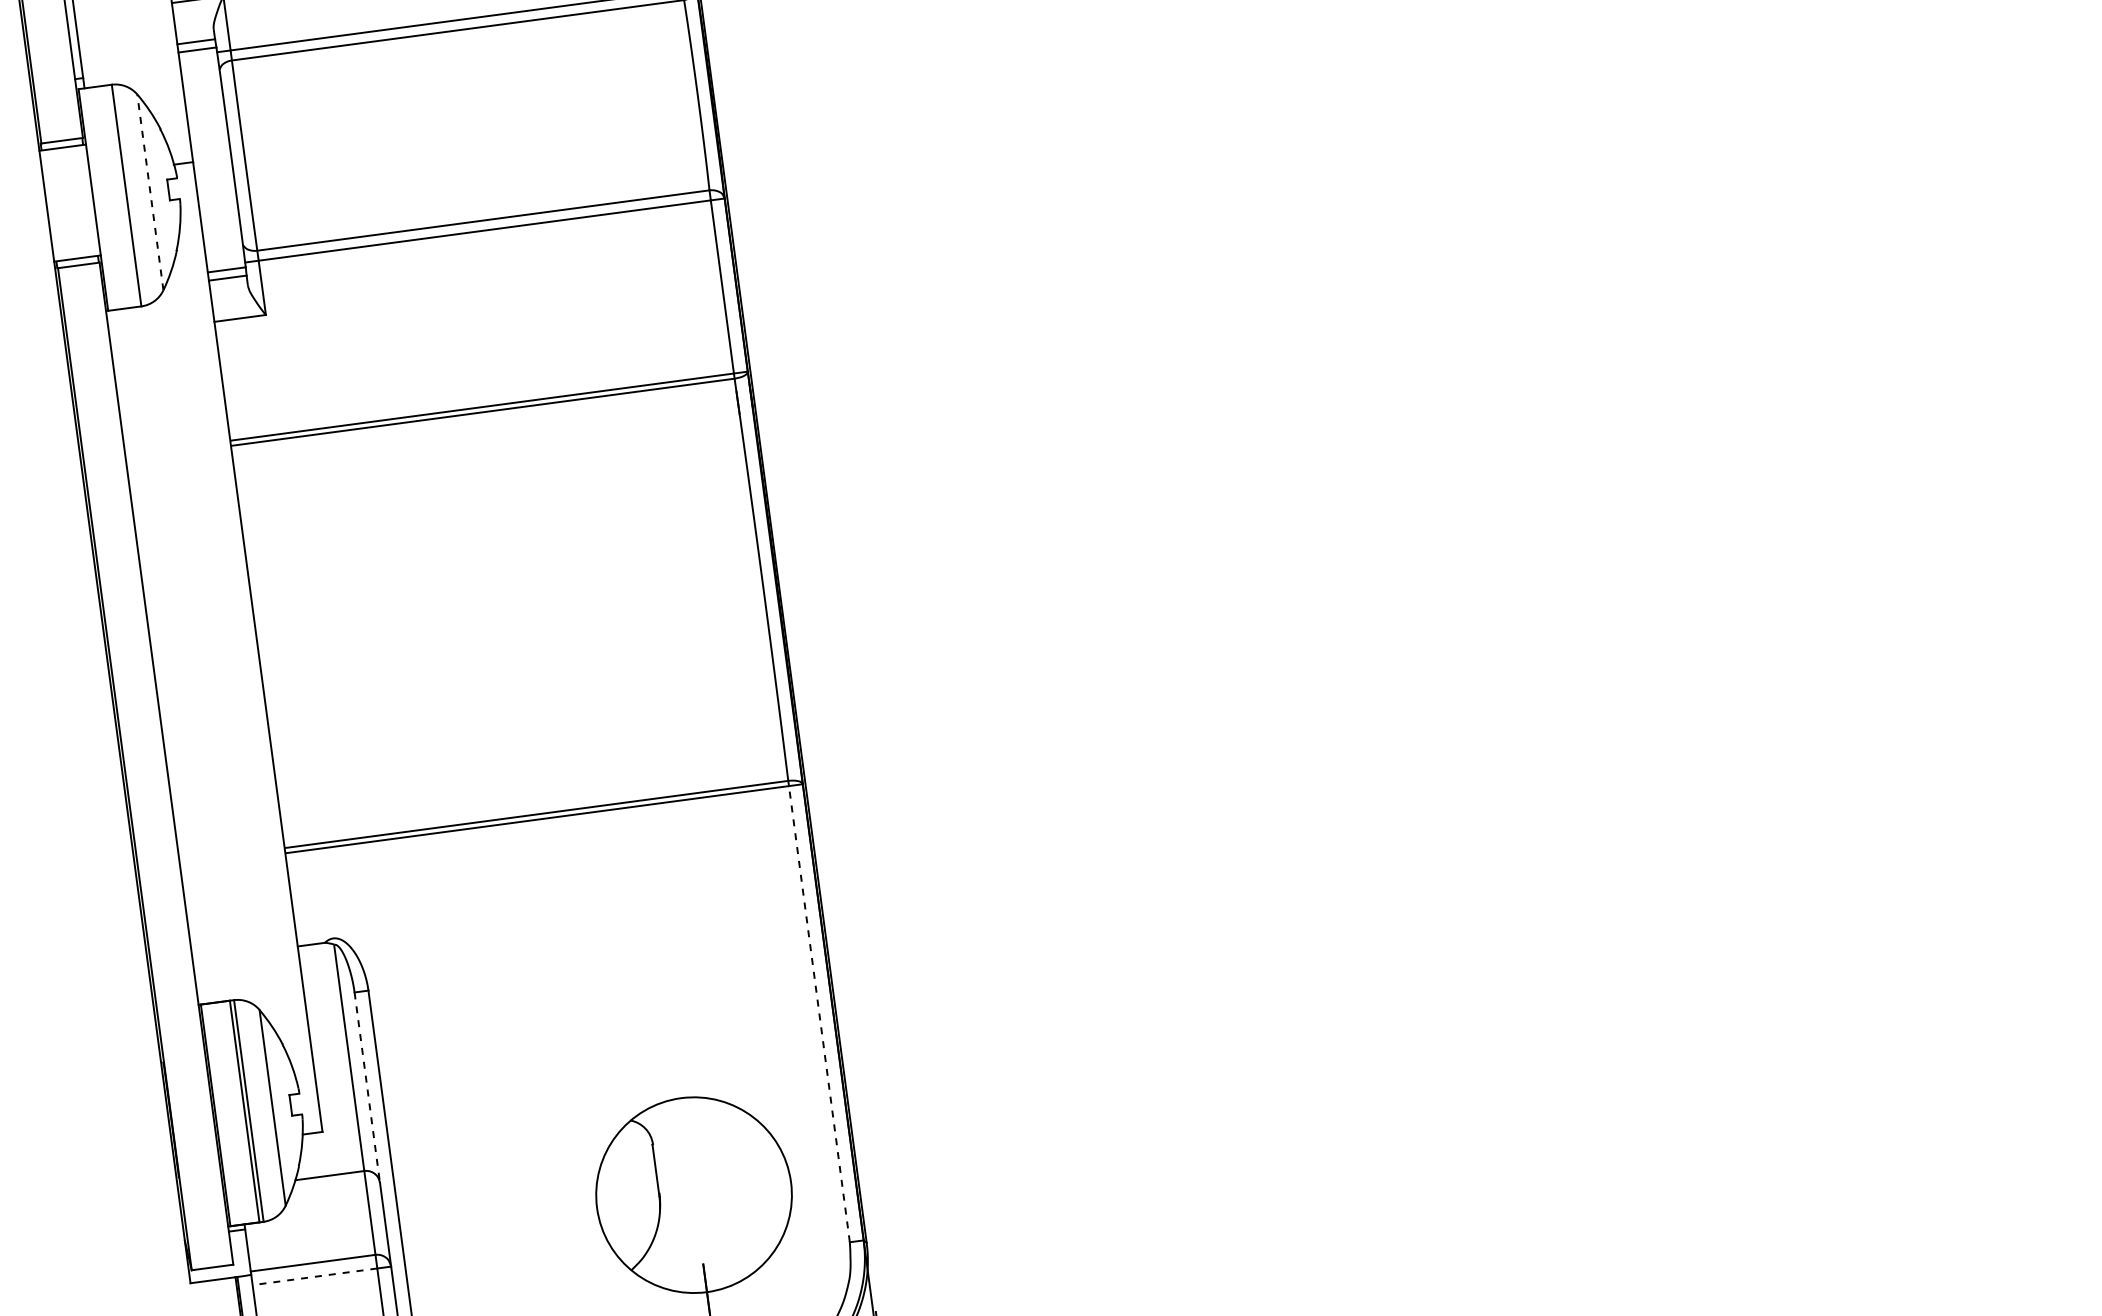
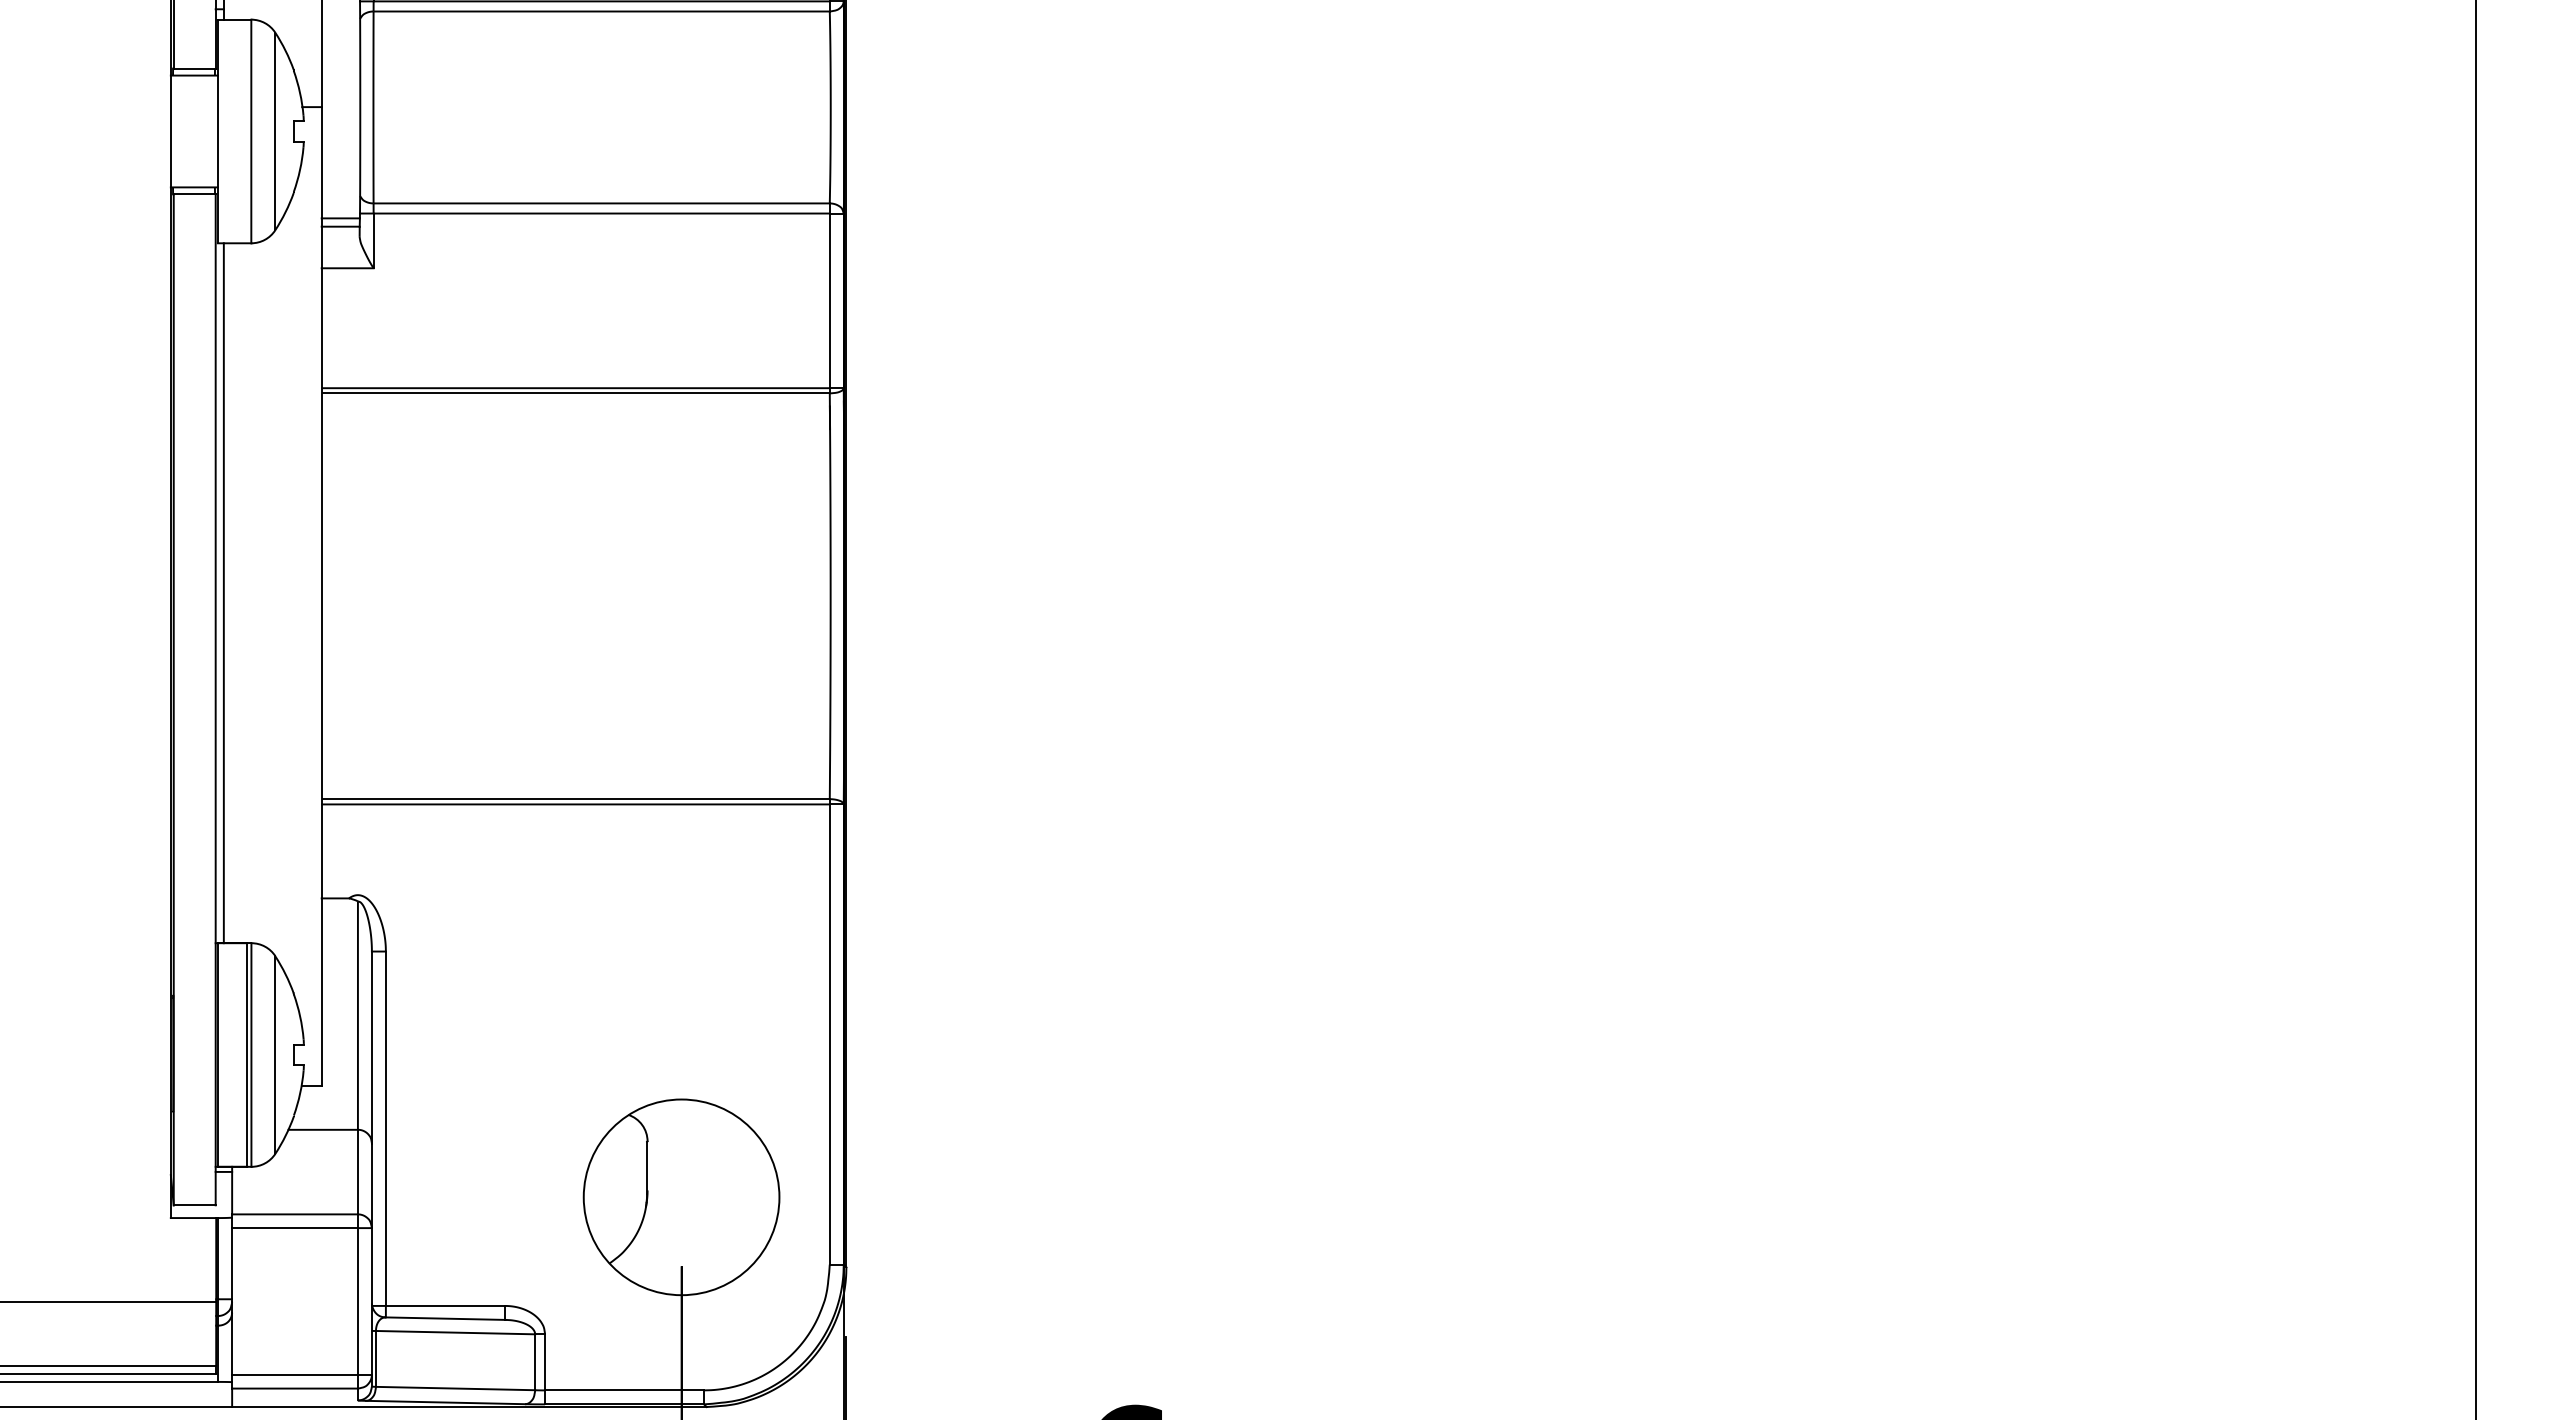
line: (150, 192) -> (275, 131), dashed -> solid
line: (160, 657) -> (223, 593), added
line: (819, 1014) -> (829, 1034), dashed -> solid
line: (366, 1087) -> (371, 1047), dashed -> solid
line: (315, 1277) -> (295, 1228), dashed -> solid

